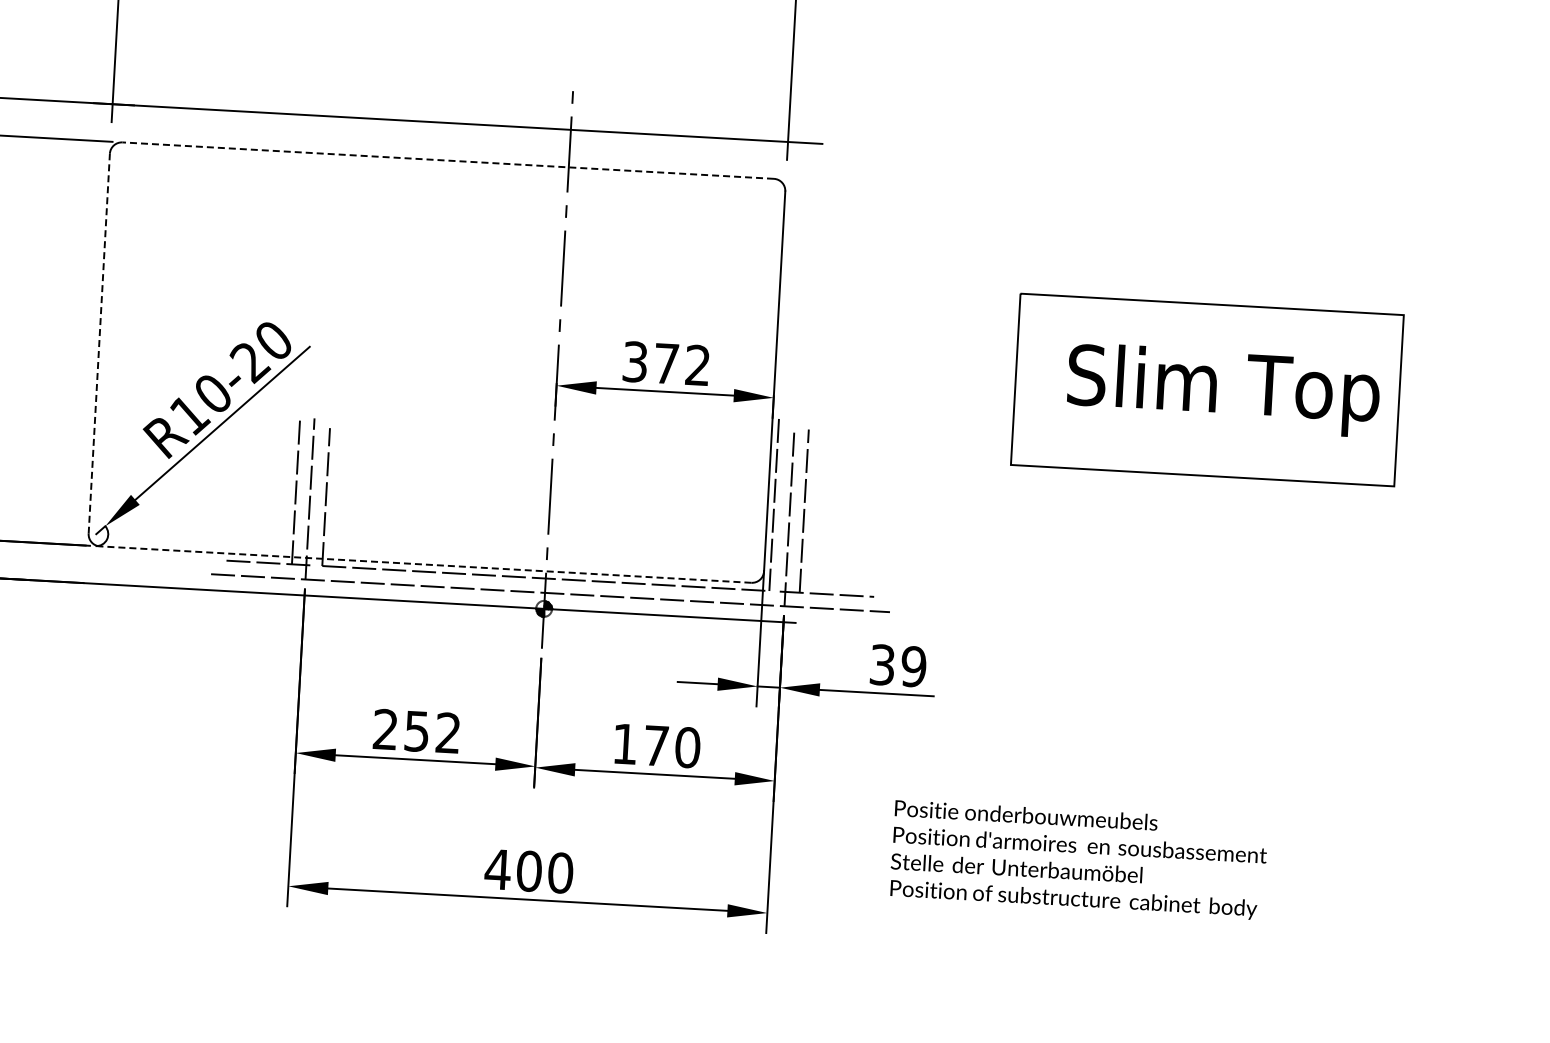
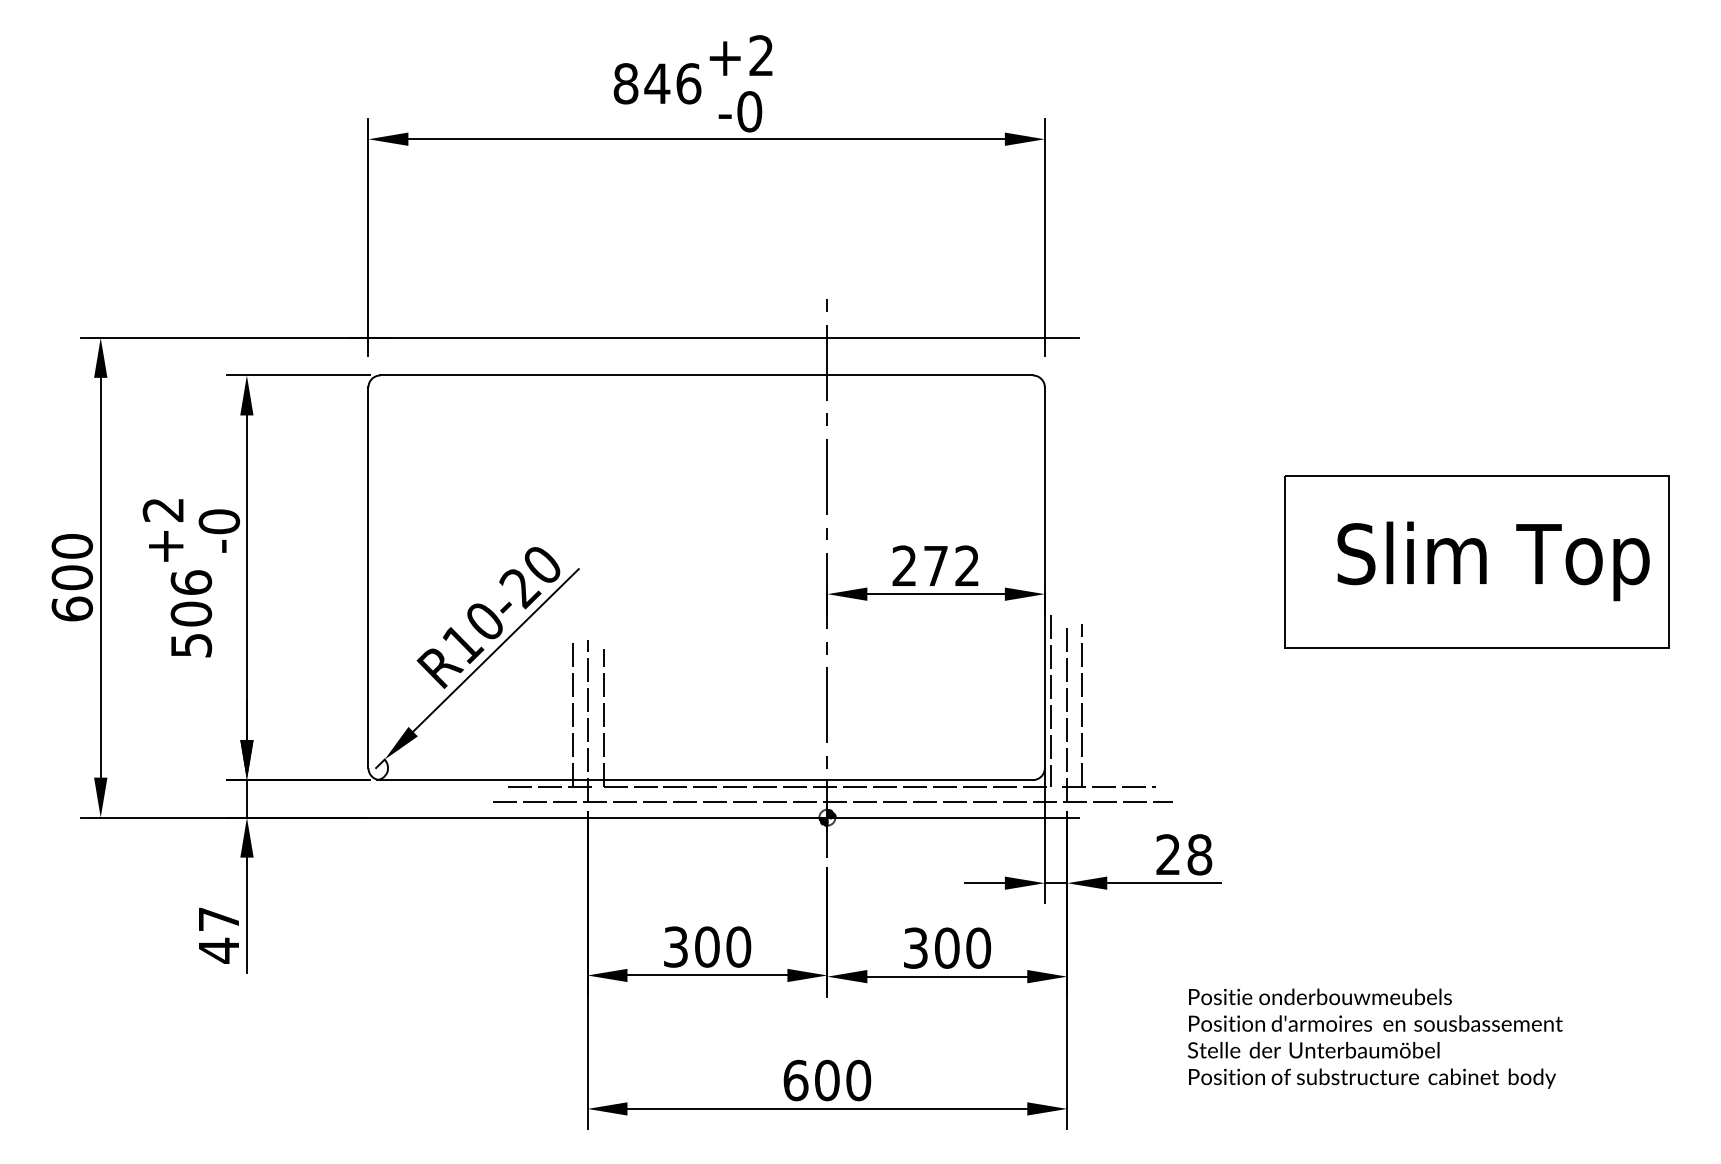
line: (448, 160) -> (706, 375), dashed -> solid
line: (99, 343) -> (368, 577), dashed -> solid
text: (635, 361) -> (904, 565), 372 -> 272
line: (425, 565) -> (706, 780), dashed -> solid
text: (898, 665) -> (1184, 854), 39 -> 28
text: (417, 730) -> (707, 946), 252 -> 300
text: (640, 744) -> (931, 947), 170 -> 300
text: (497, 869) -> (795, 1080), 400 -> 600

